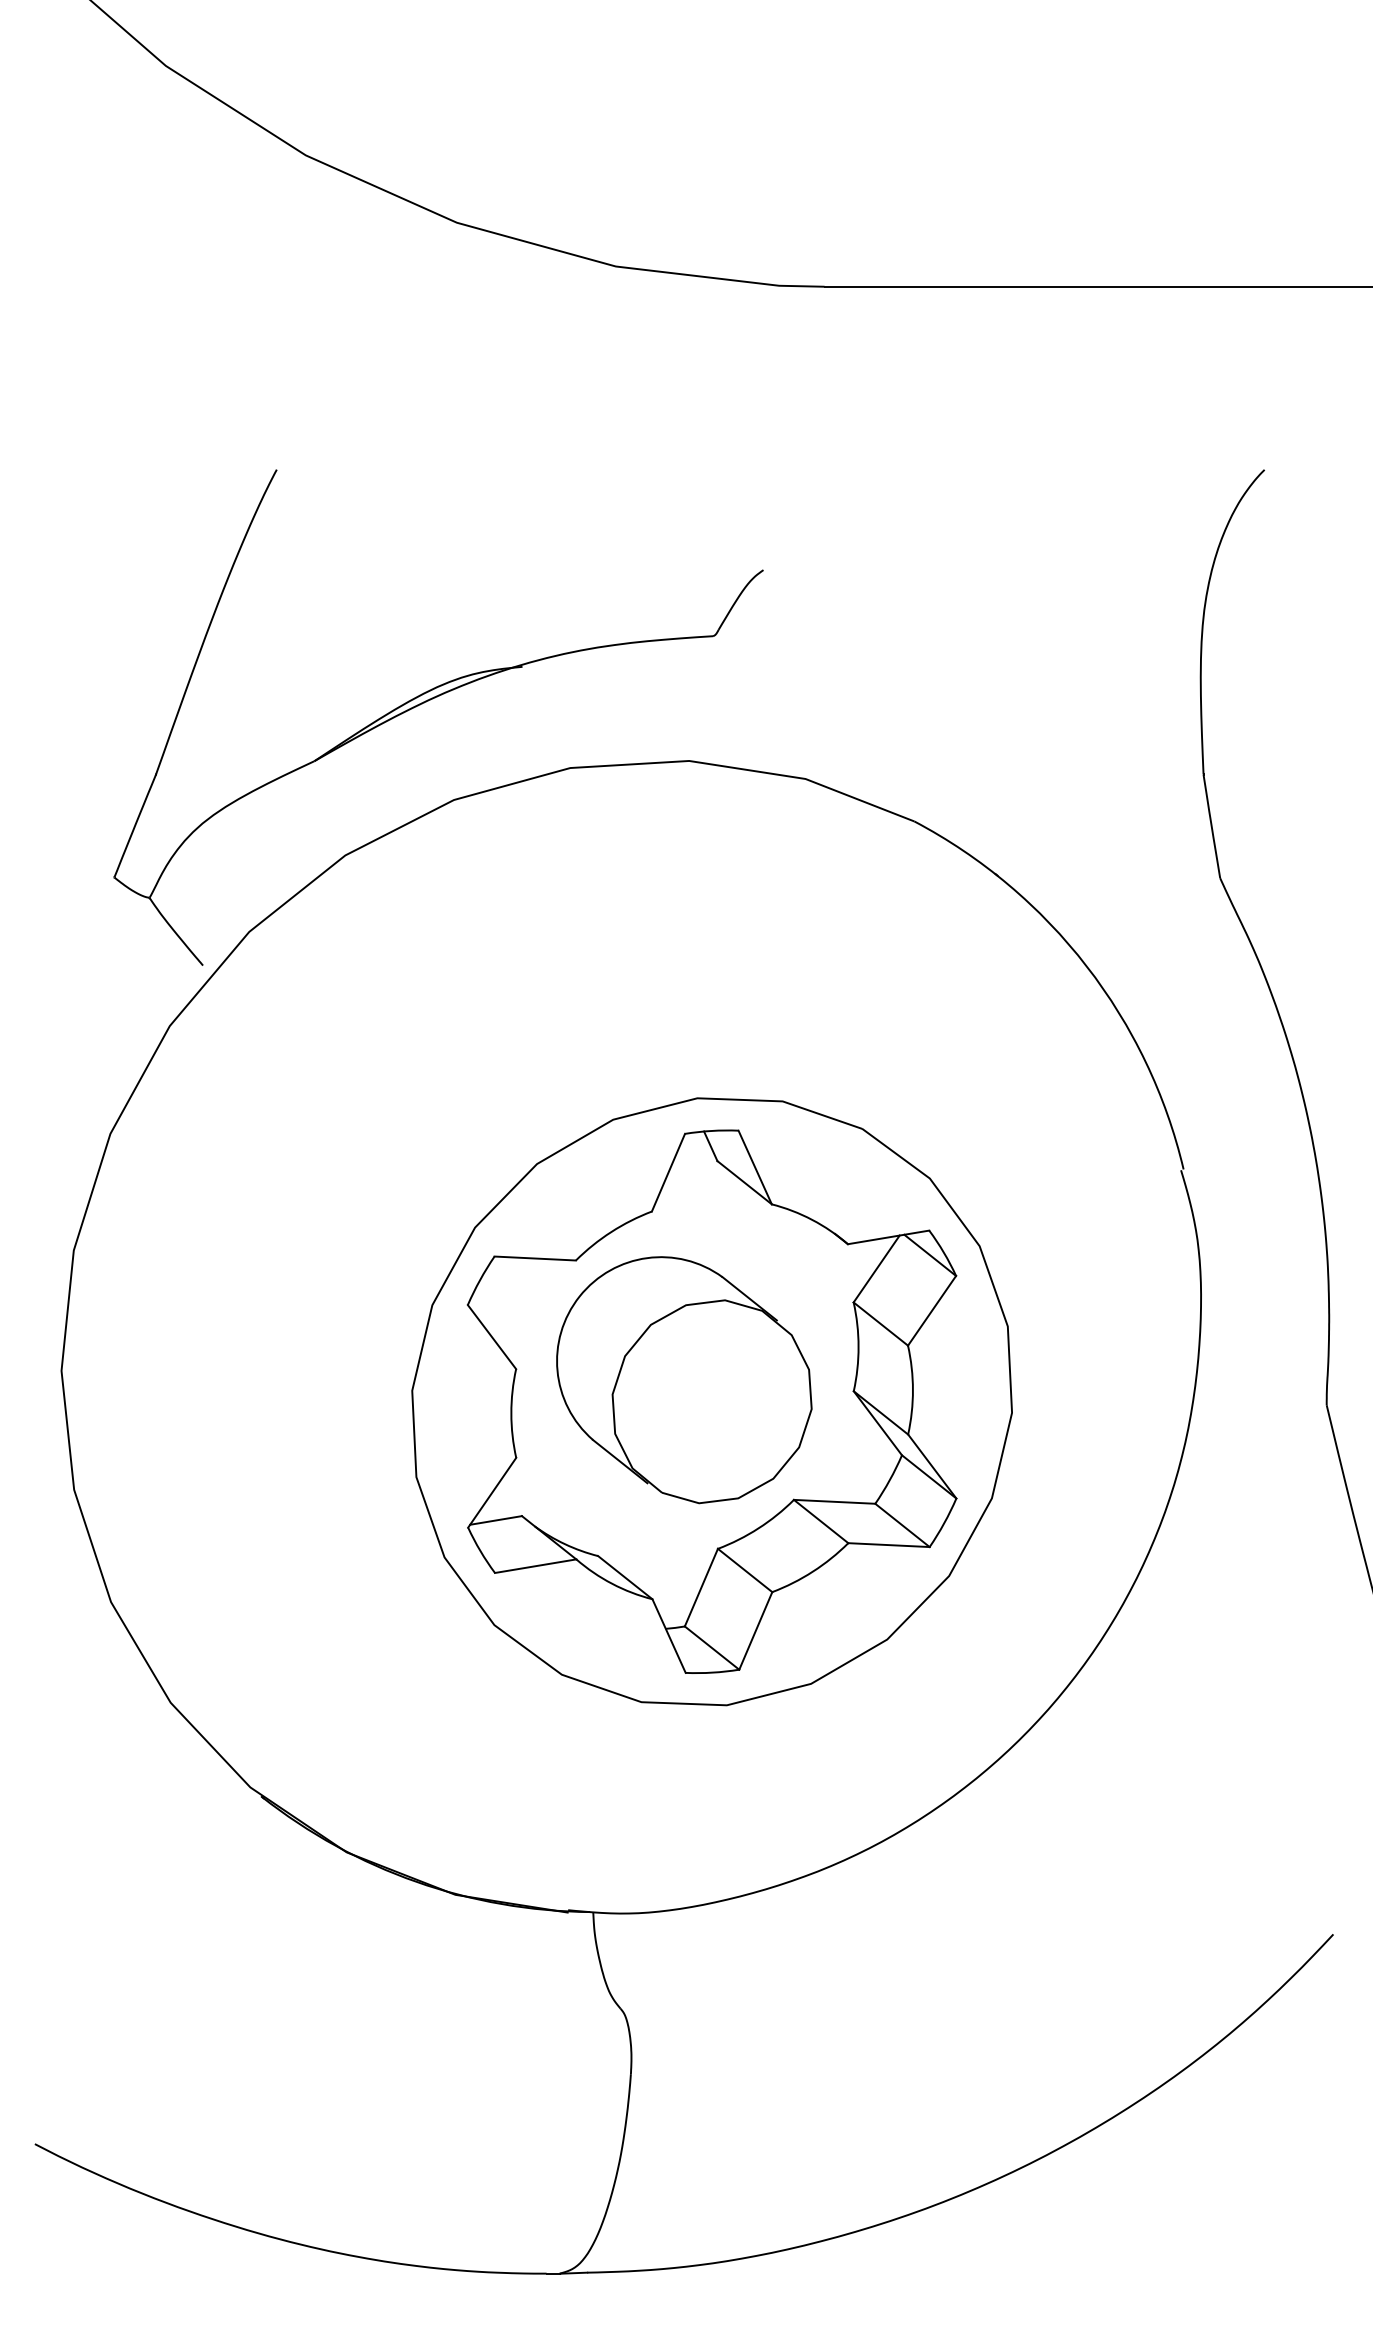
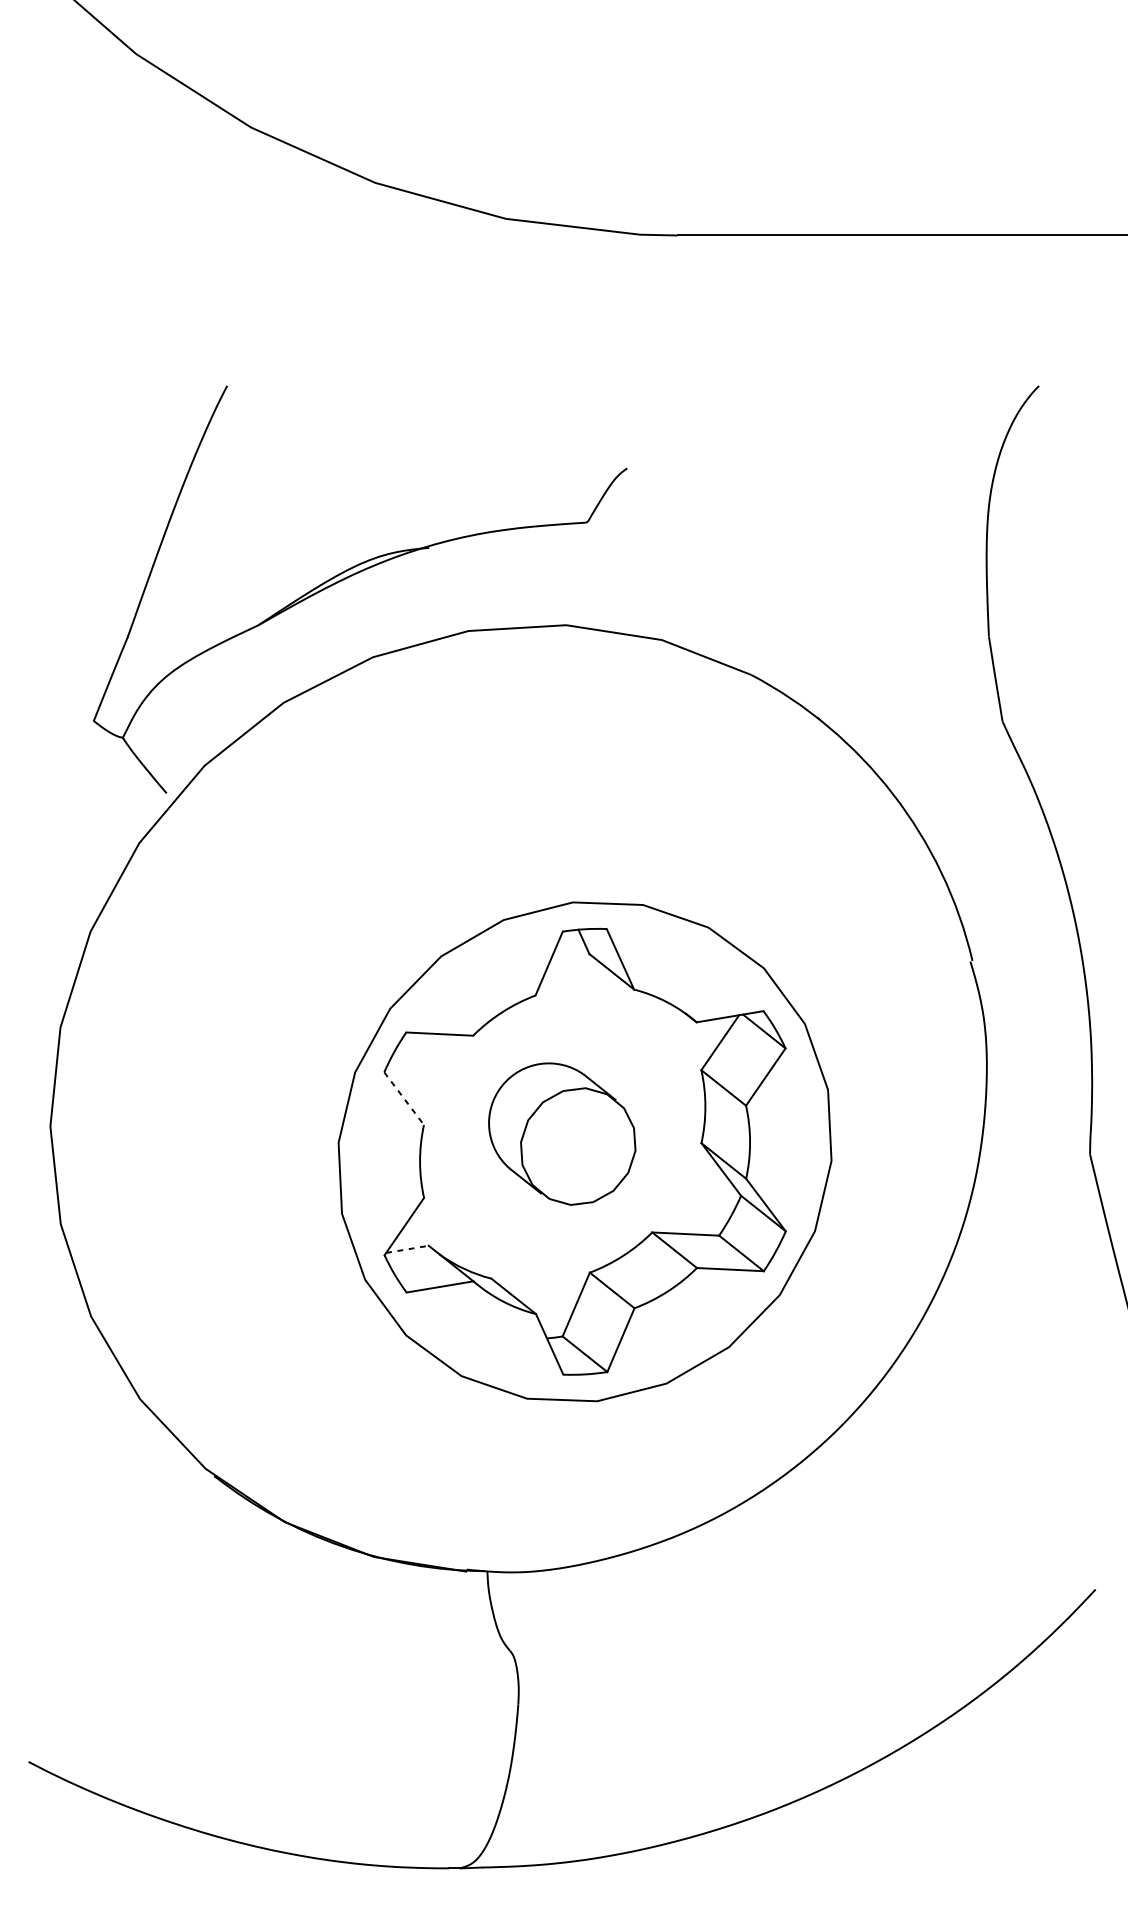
line: (492, 1337) -> (404, 1099), solid -> dashed
part: (684, 1380) -> (562, 1134), size x0.7
line: (496, 1520) -> (407, 1249), solid -> dashed

